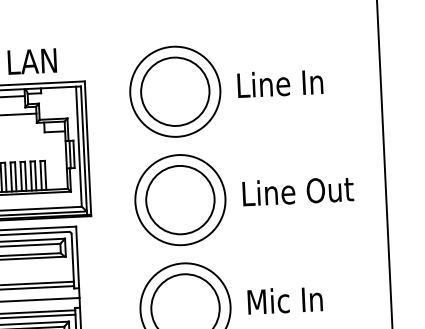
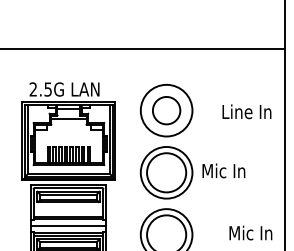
text: (279, 83) -> (246, 111), moved
circle: (175, 91) -> (166, 110), size x0.7
text: (300, 190) -> (235, 170), Line Out -> Mic In
text: (284, 299) -> (250, 232), moved

